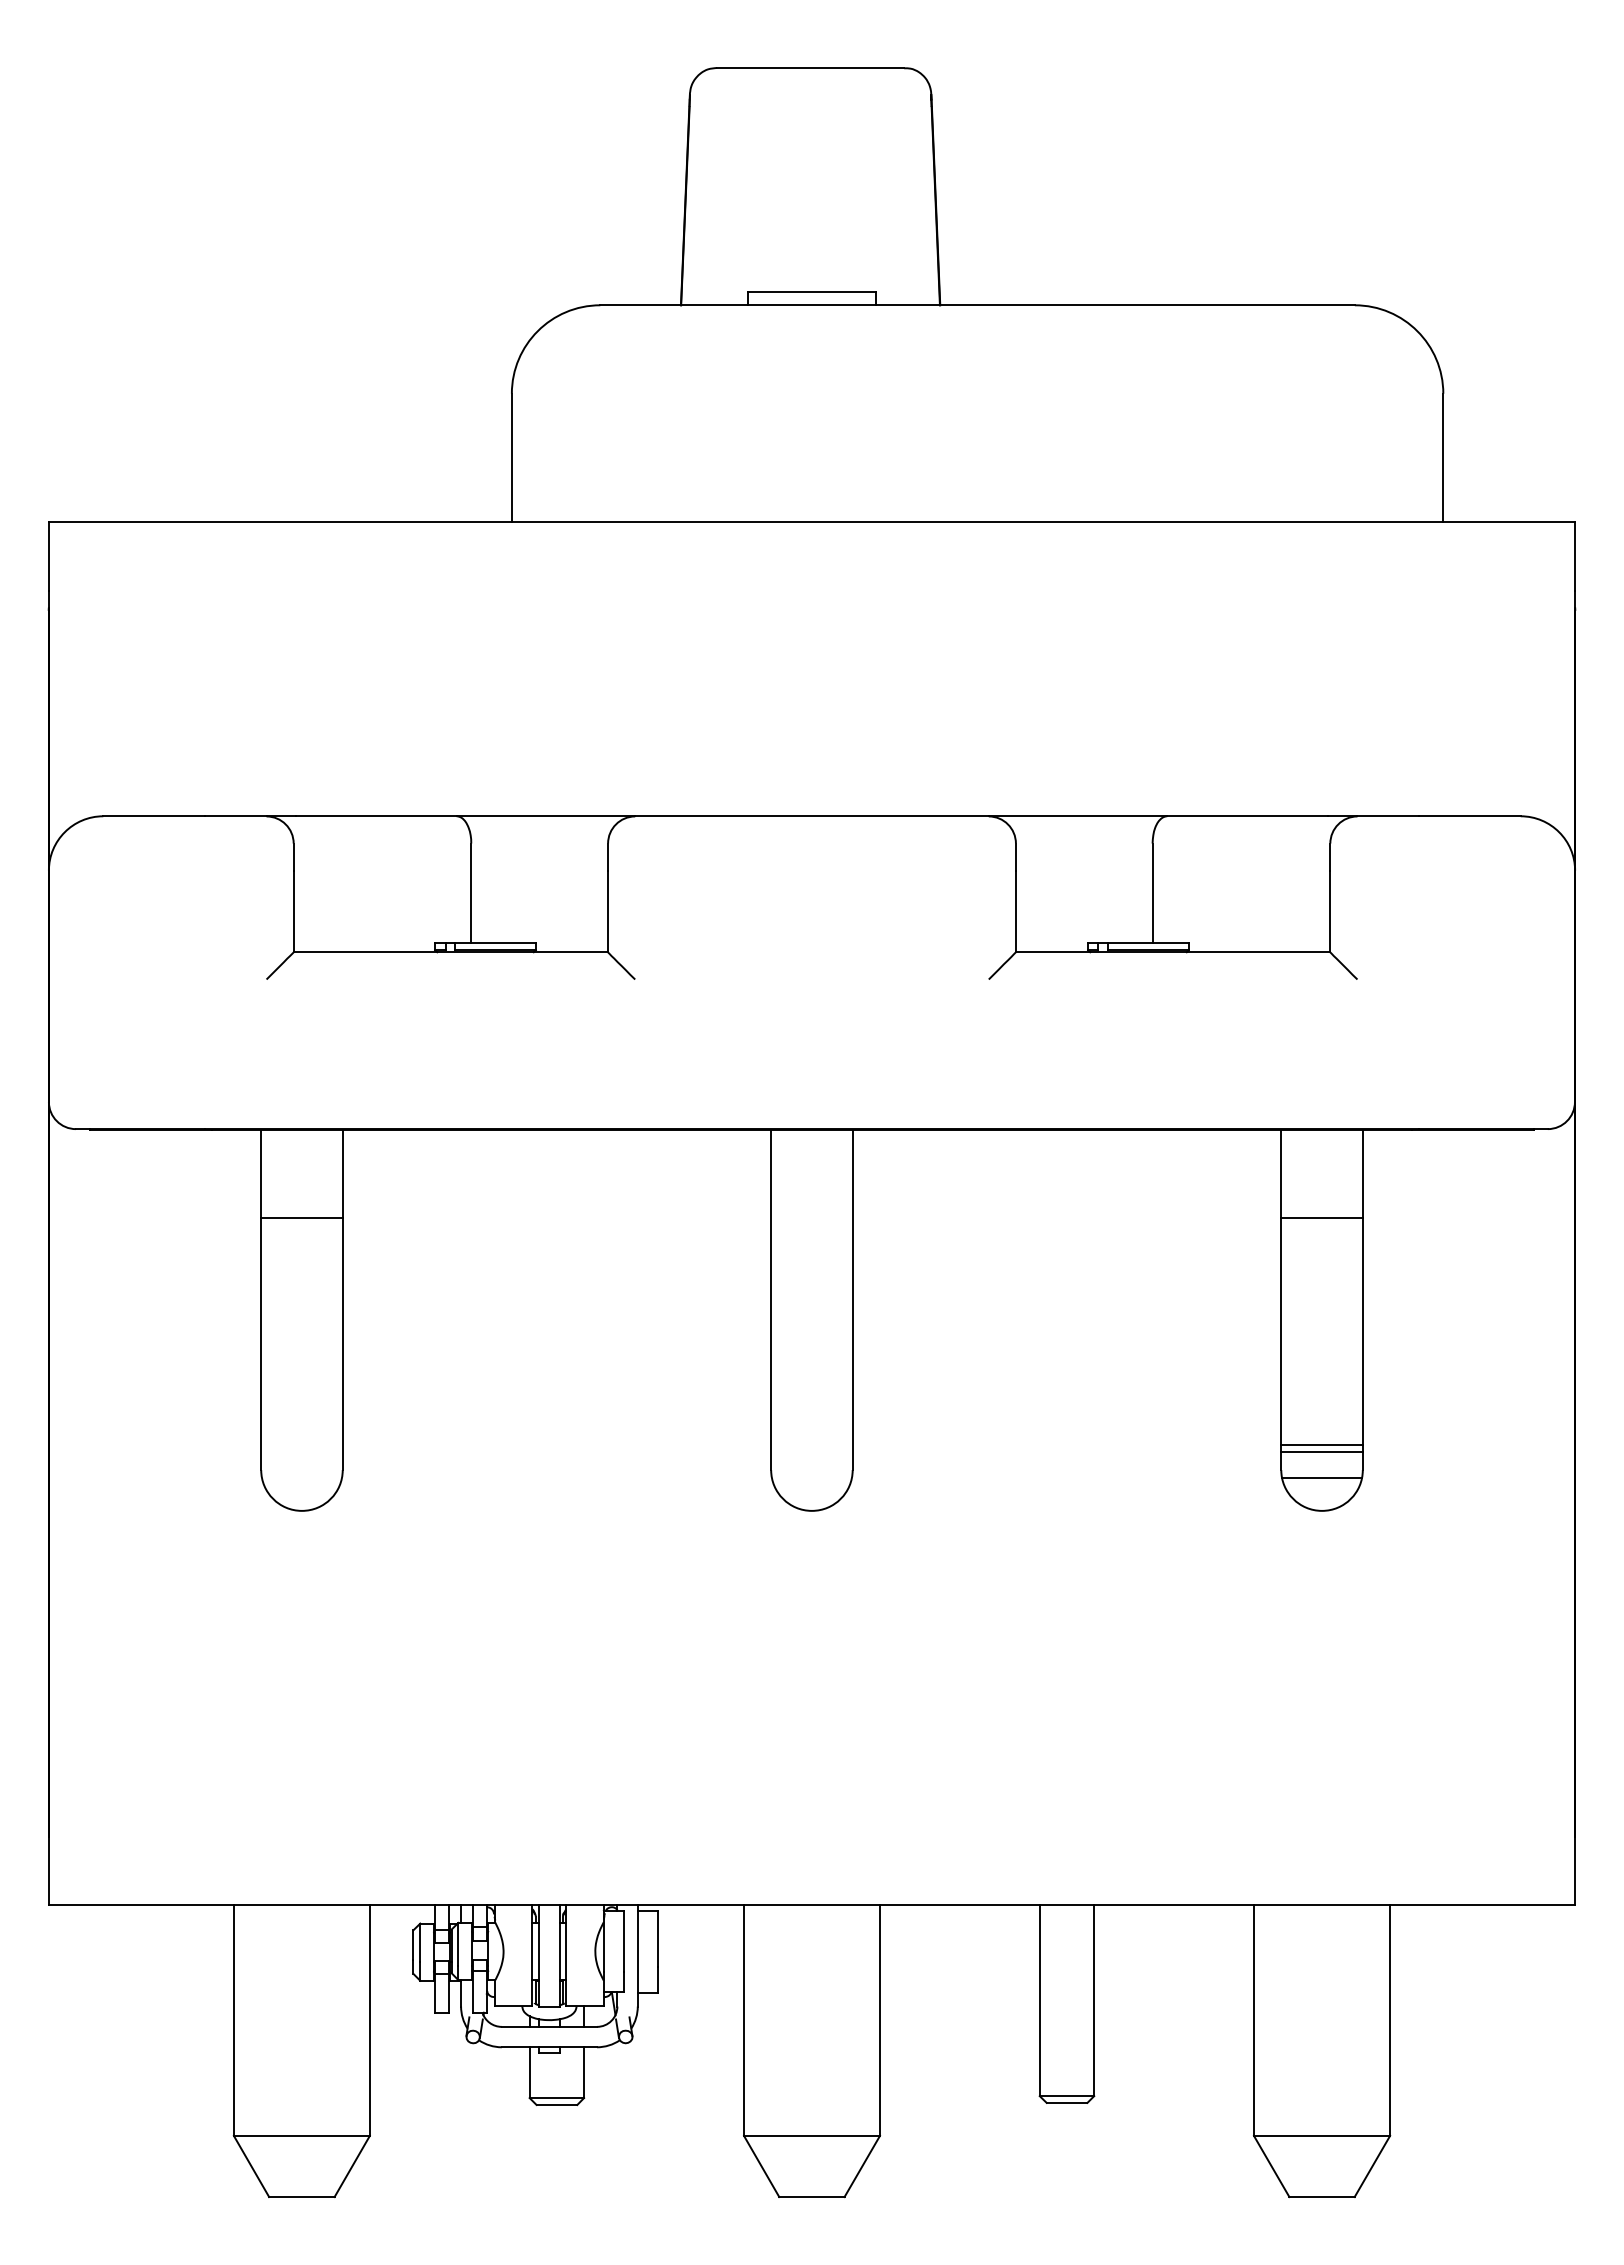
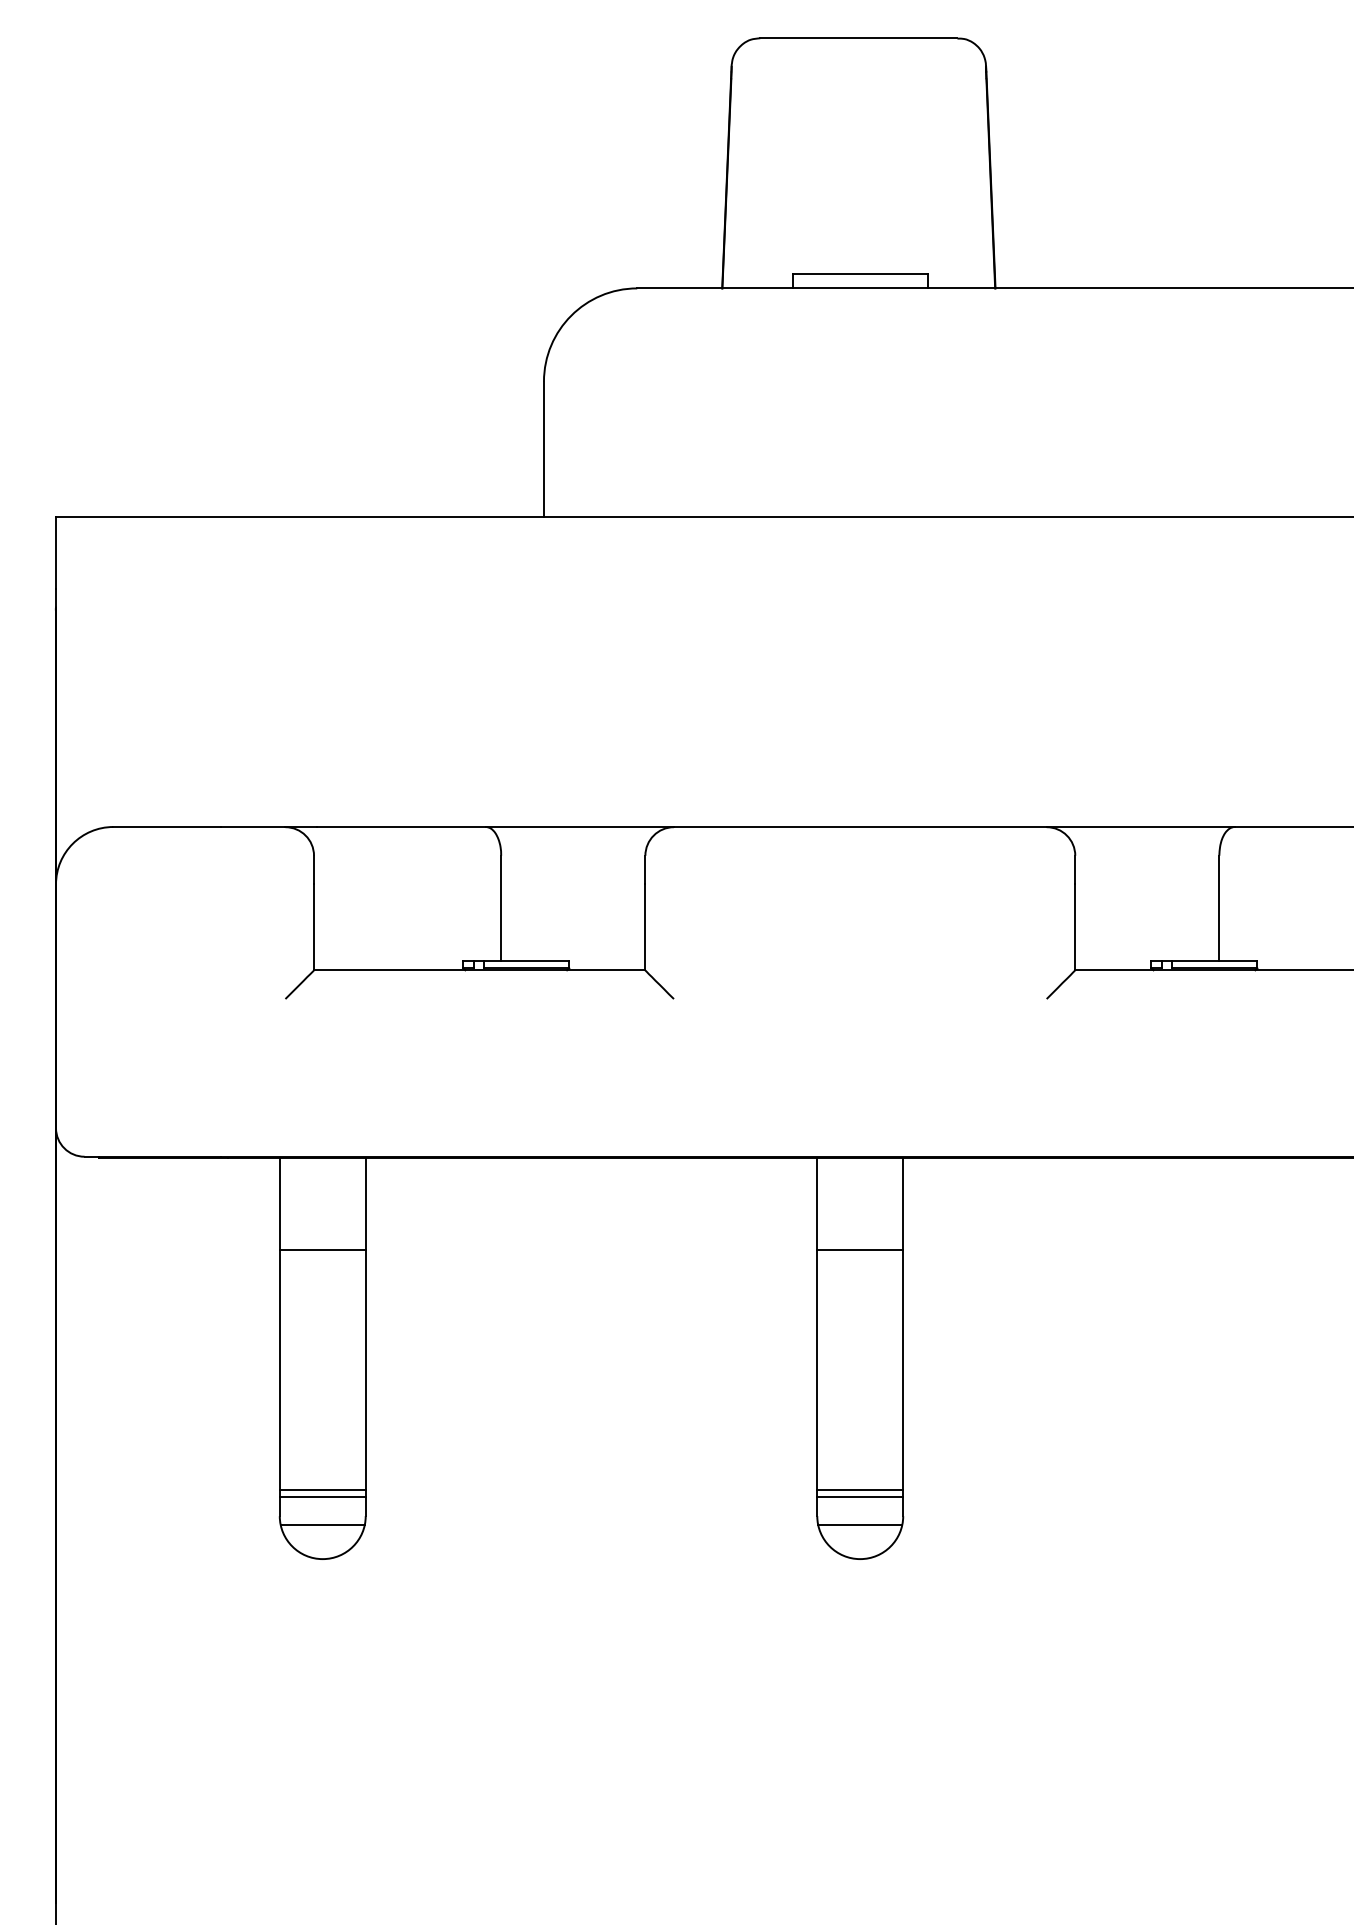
line: (811, 1217) -> (859, 1249), added
line: (301, 1444) -> (322, 1489), added
line: (811, 1444) -> (859, 1489), added
line: (301, 1451) -> (322, 1496), added
line: (811, 1451) -> (859, 1496), added
line: (301, 1478) -> (322, 1524), added
line: (812, 1478) -> (860, 1524), added

